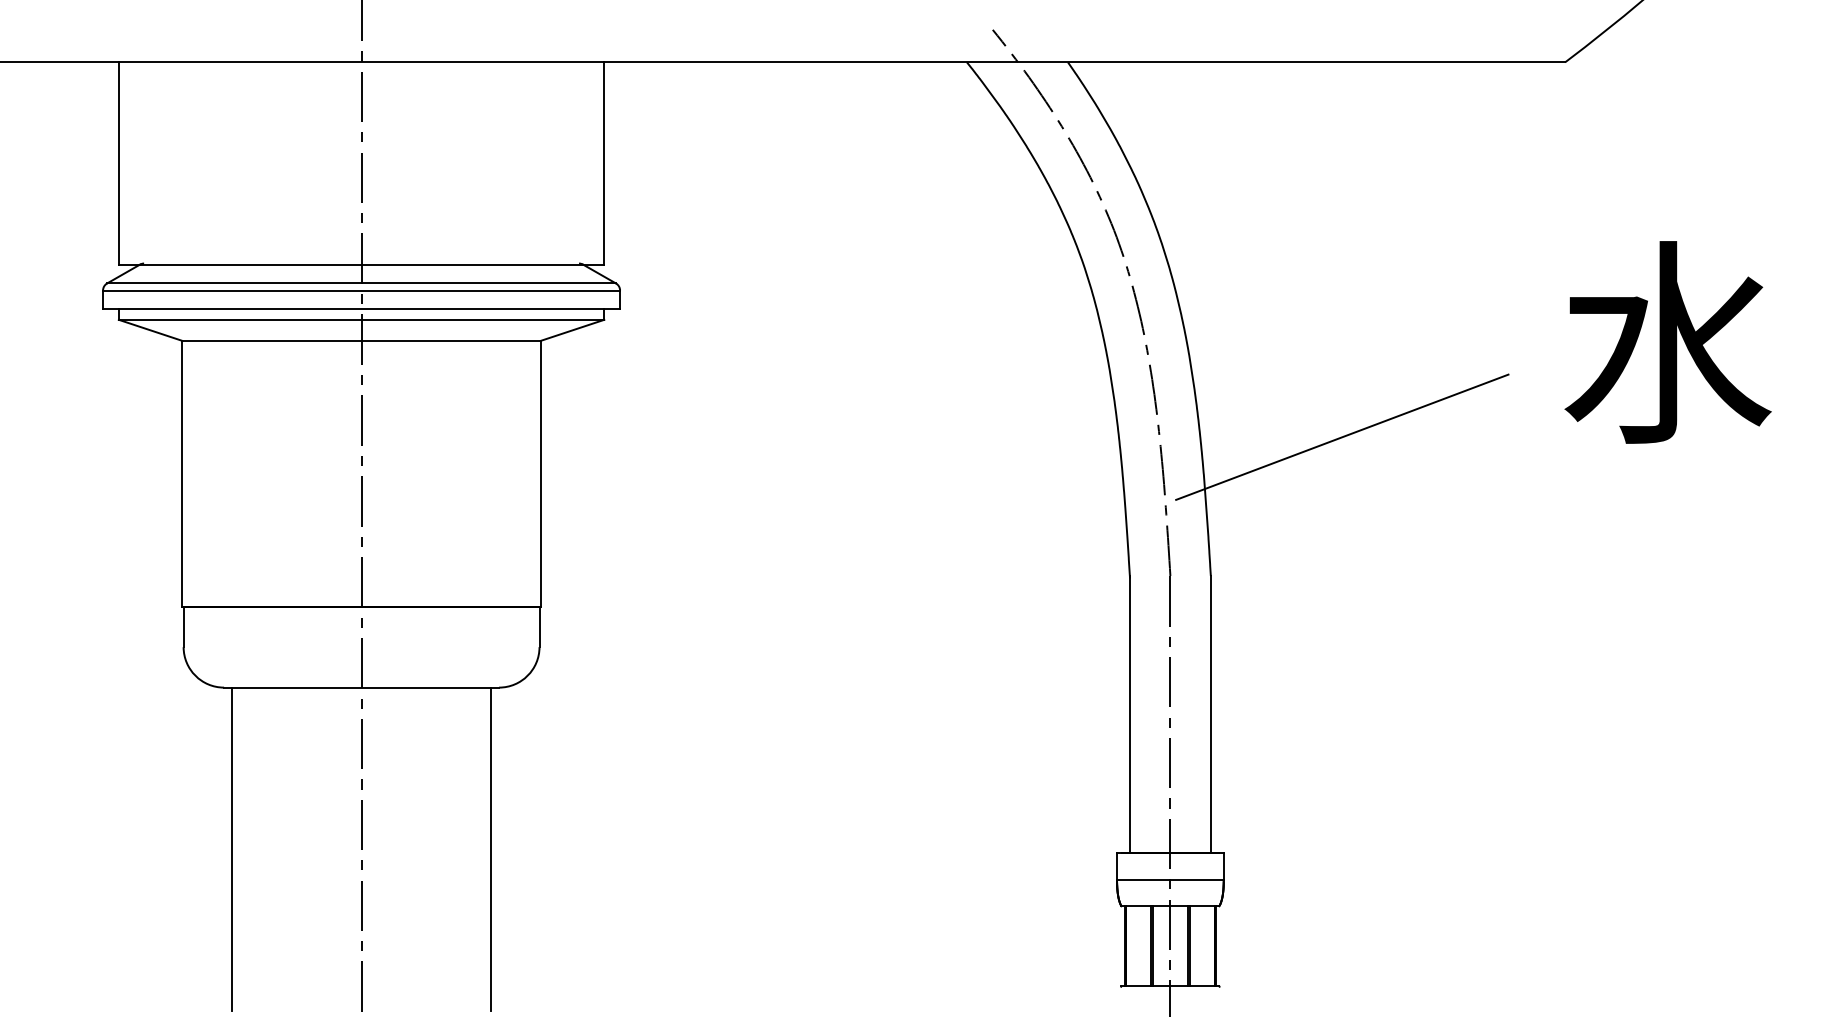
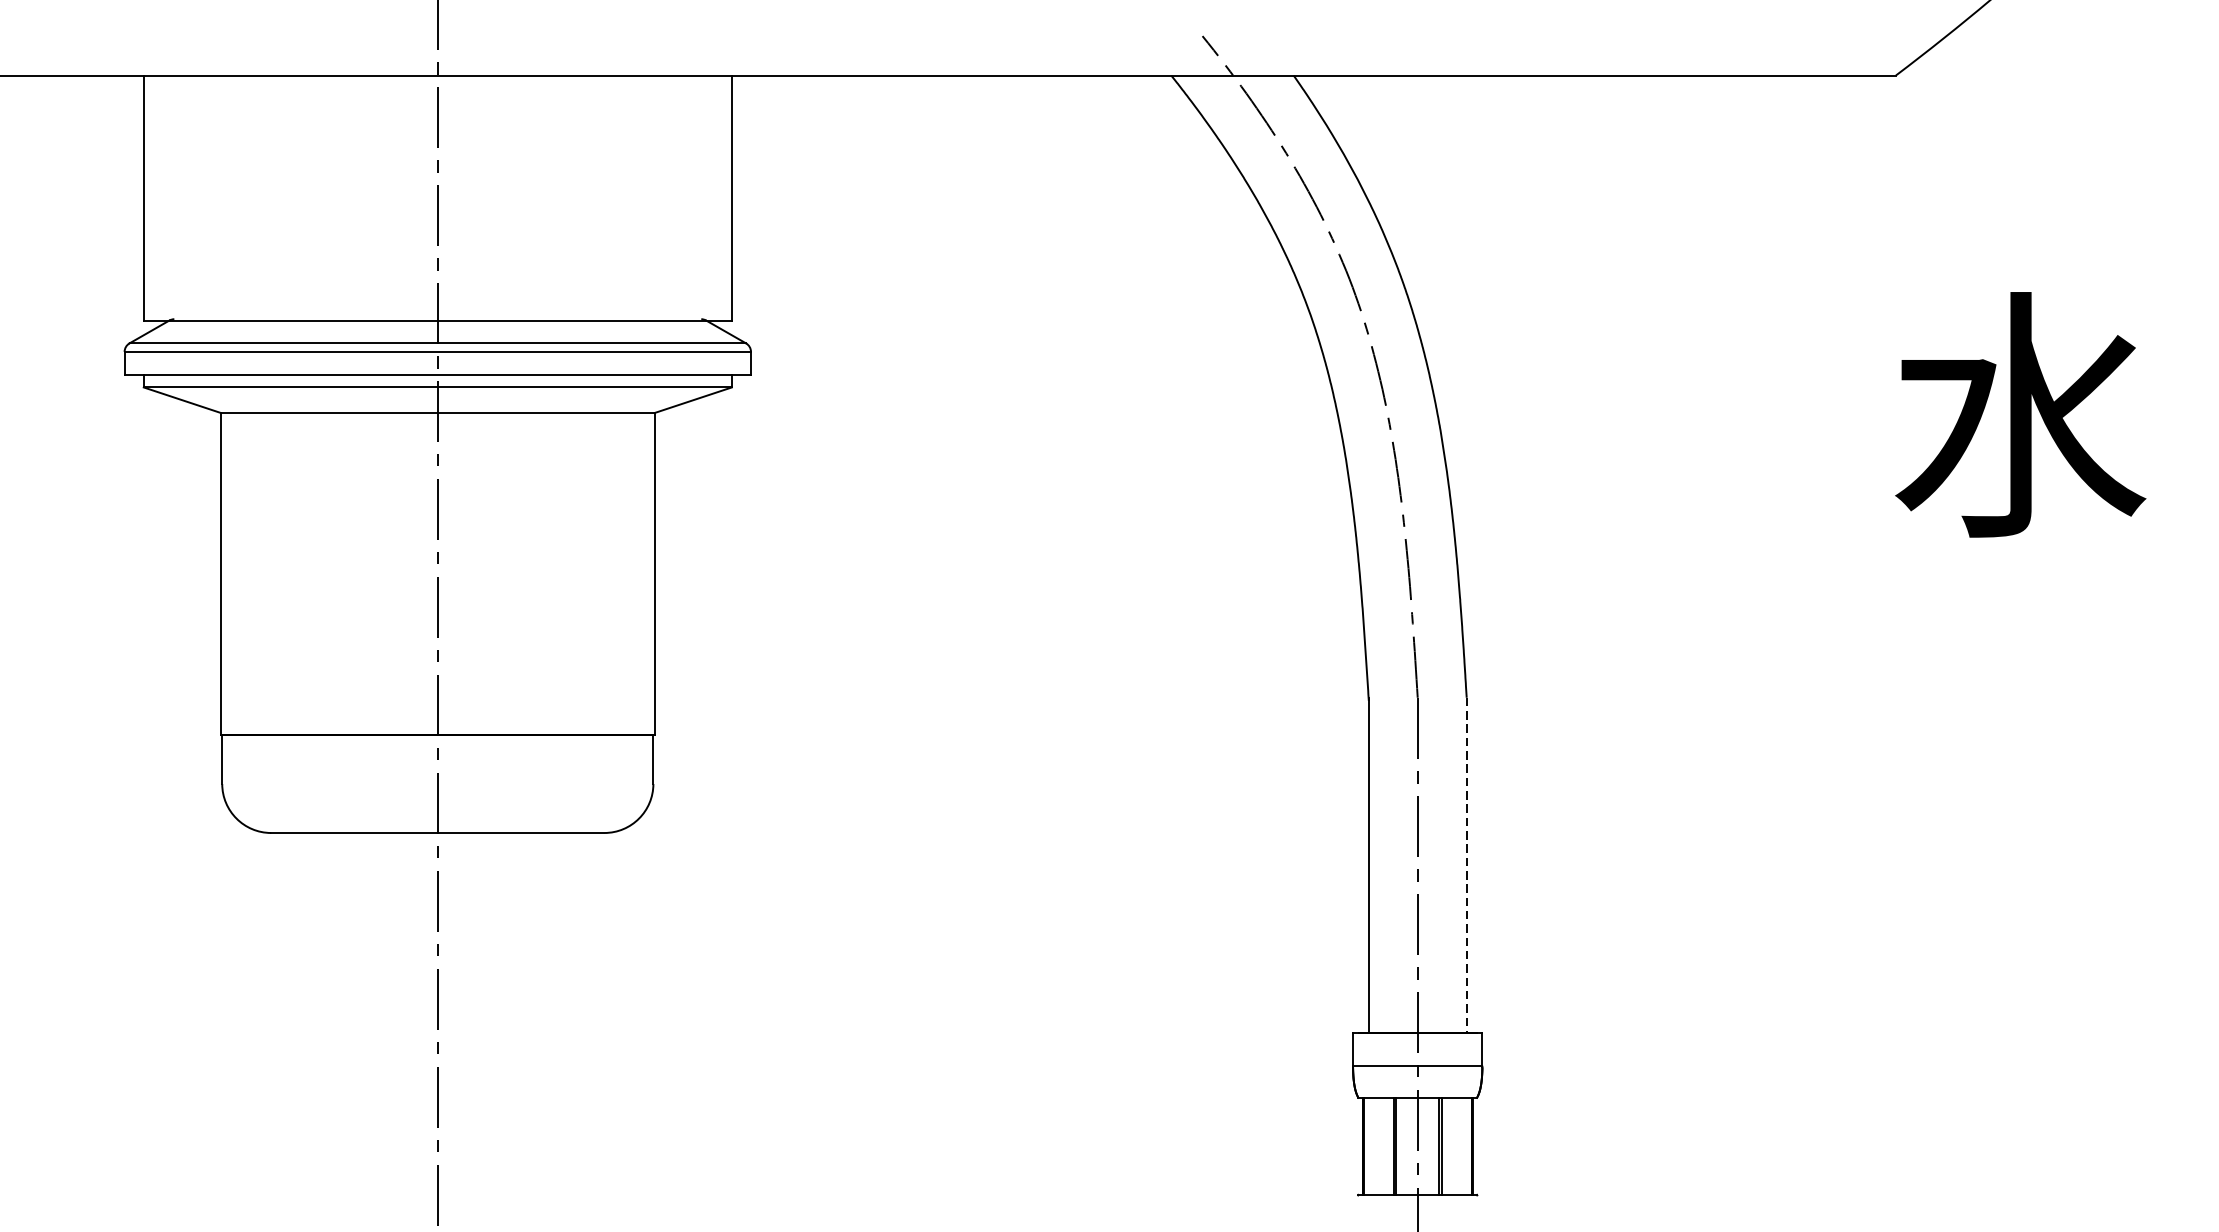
line: (1342, 436) -> (1626, 528), removed
line: (1210, 714) -> (1466, 865), solid -> dashed
line: (232, 849) -> (281, 1029), removed
line: (490, 849) -> (594, 1029), removed

